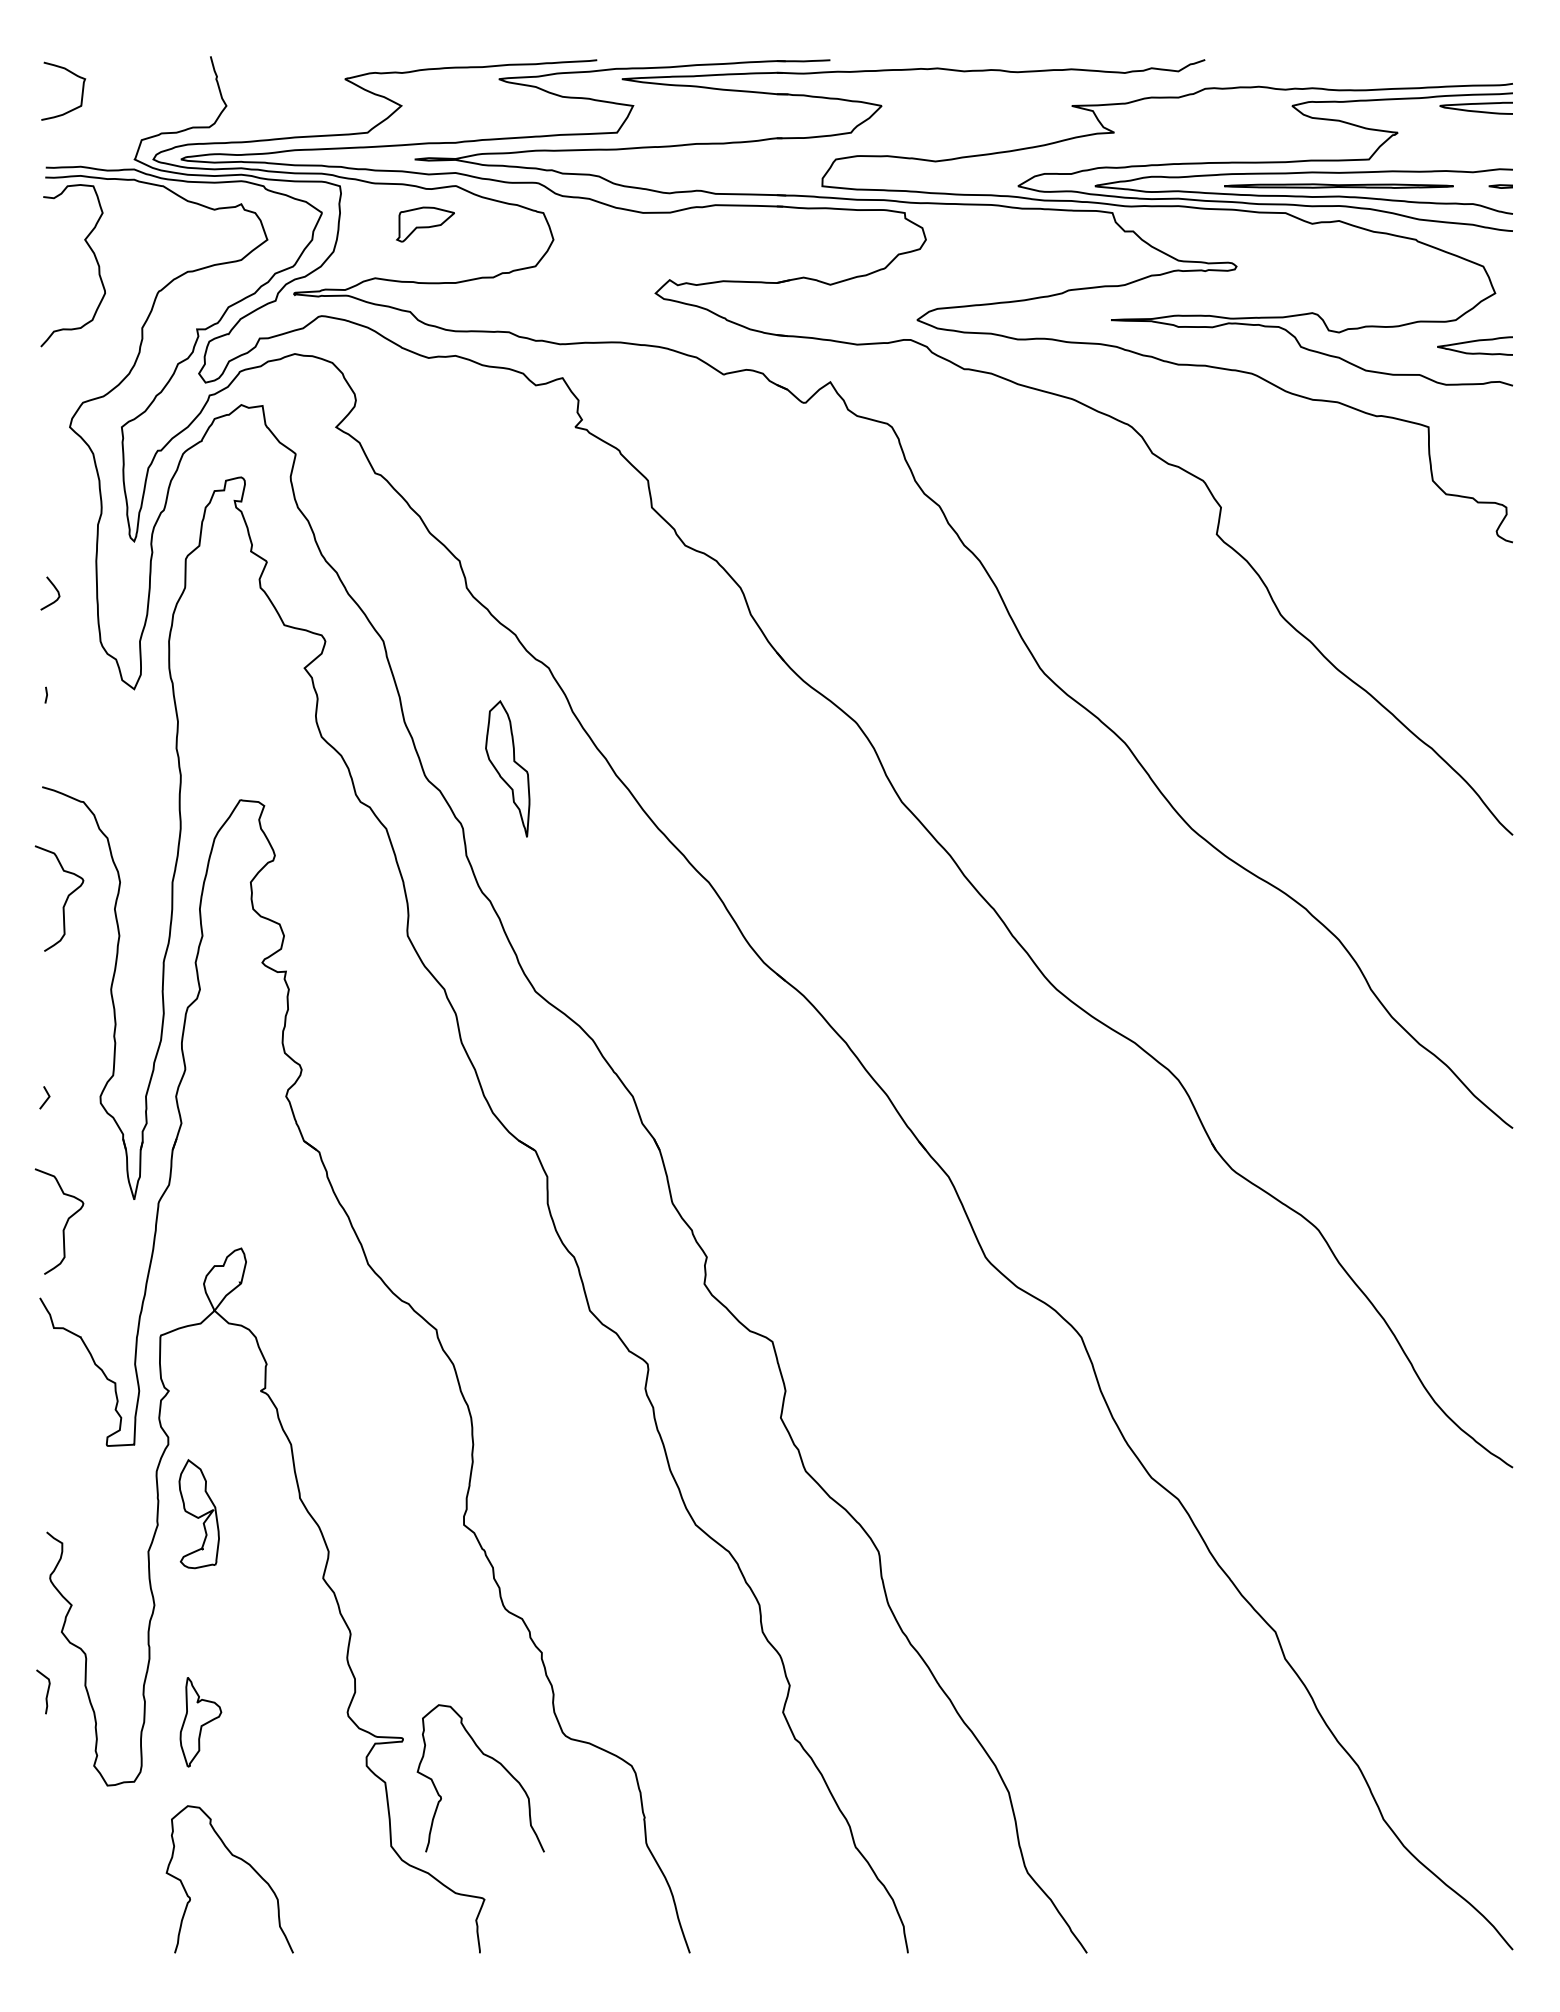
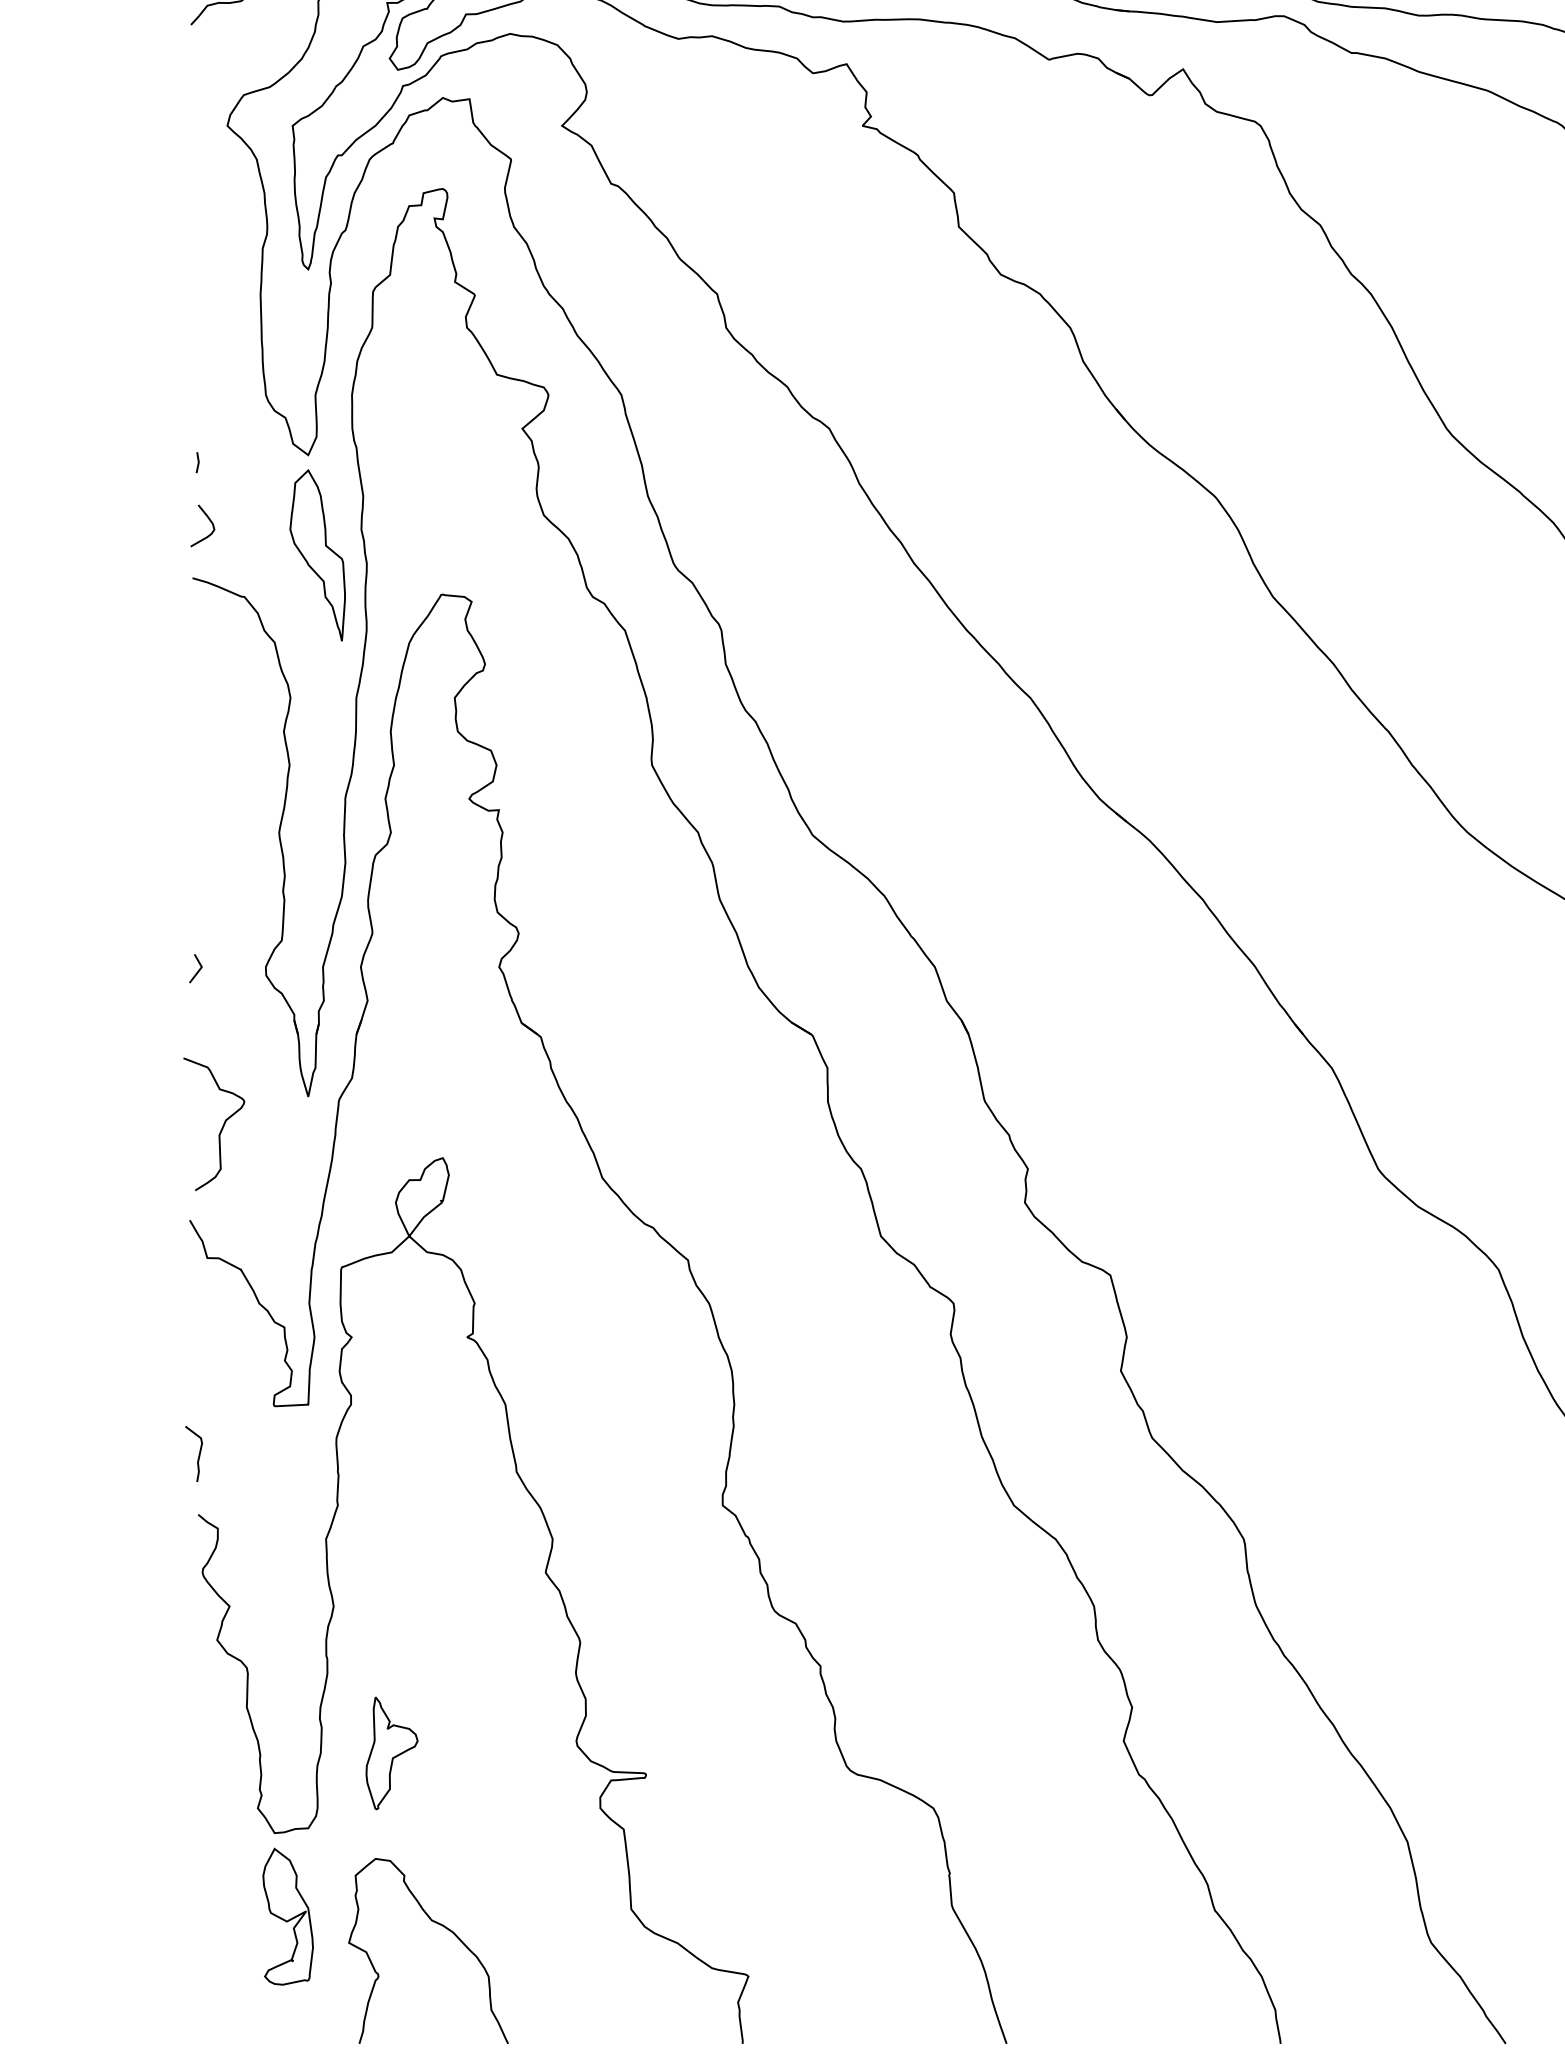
curve: (56, 591) -> (210, 523), moved
part: (507, 768) -> (317, 554), moved
curve: (65, 900) -> (221, 720), removed
part: (198, 1514) -> (287, 1917), moved
curve: (46, 1692) -> (197, 1454), moved
curve: (493, 1760) -> (759, 1801), removed

